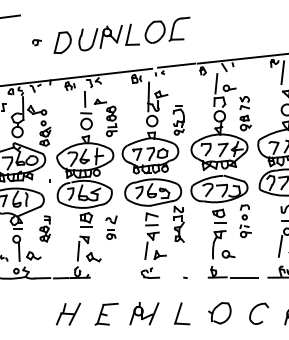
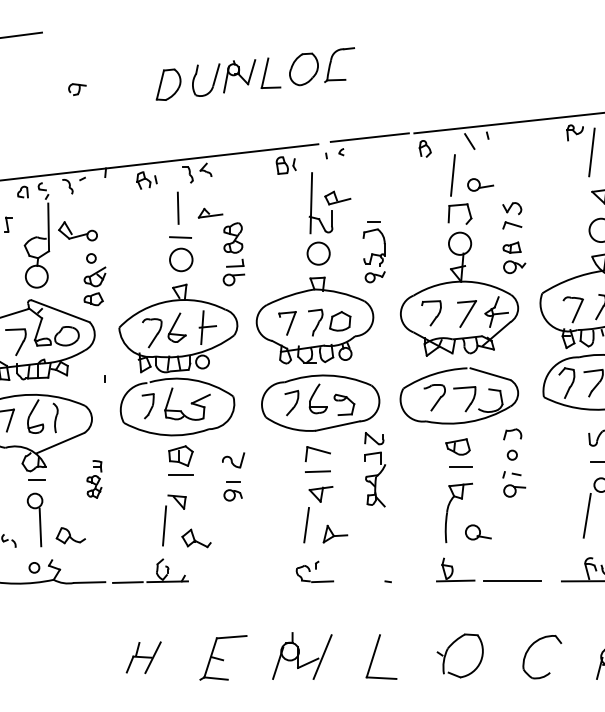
part: (121, 34) -> (254, 72), size x0.7
part: (44, 228) -> (93, 478), size x0.7
part: (68, 313) -> (143, 656), size x0.7

